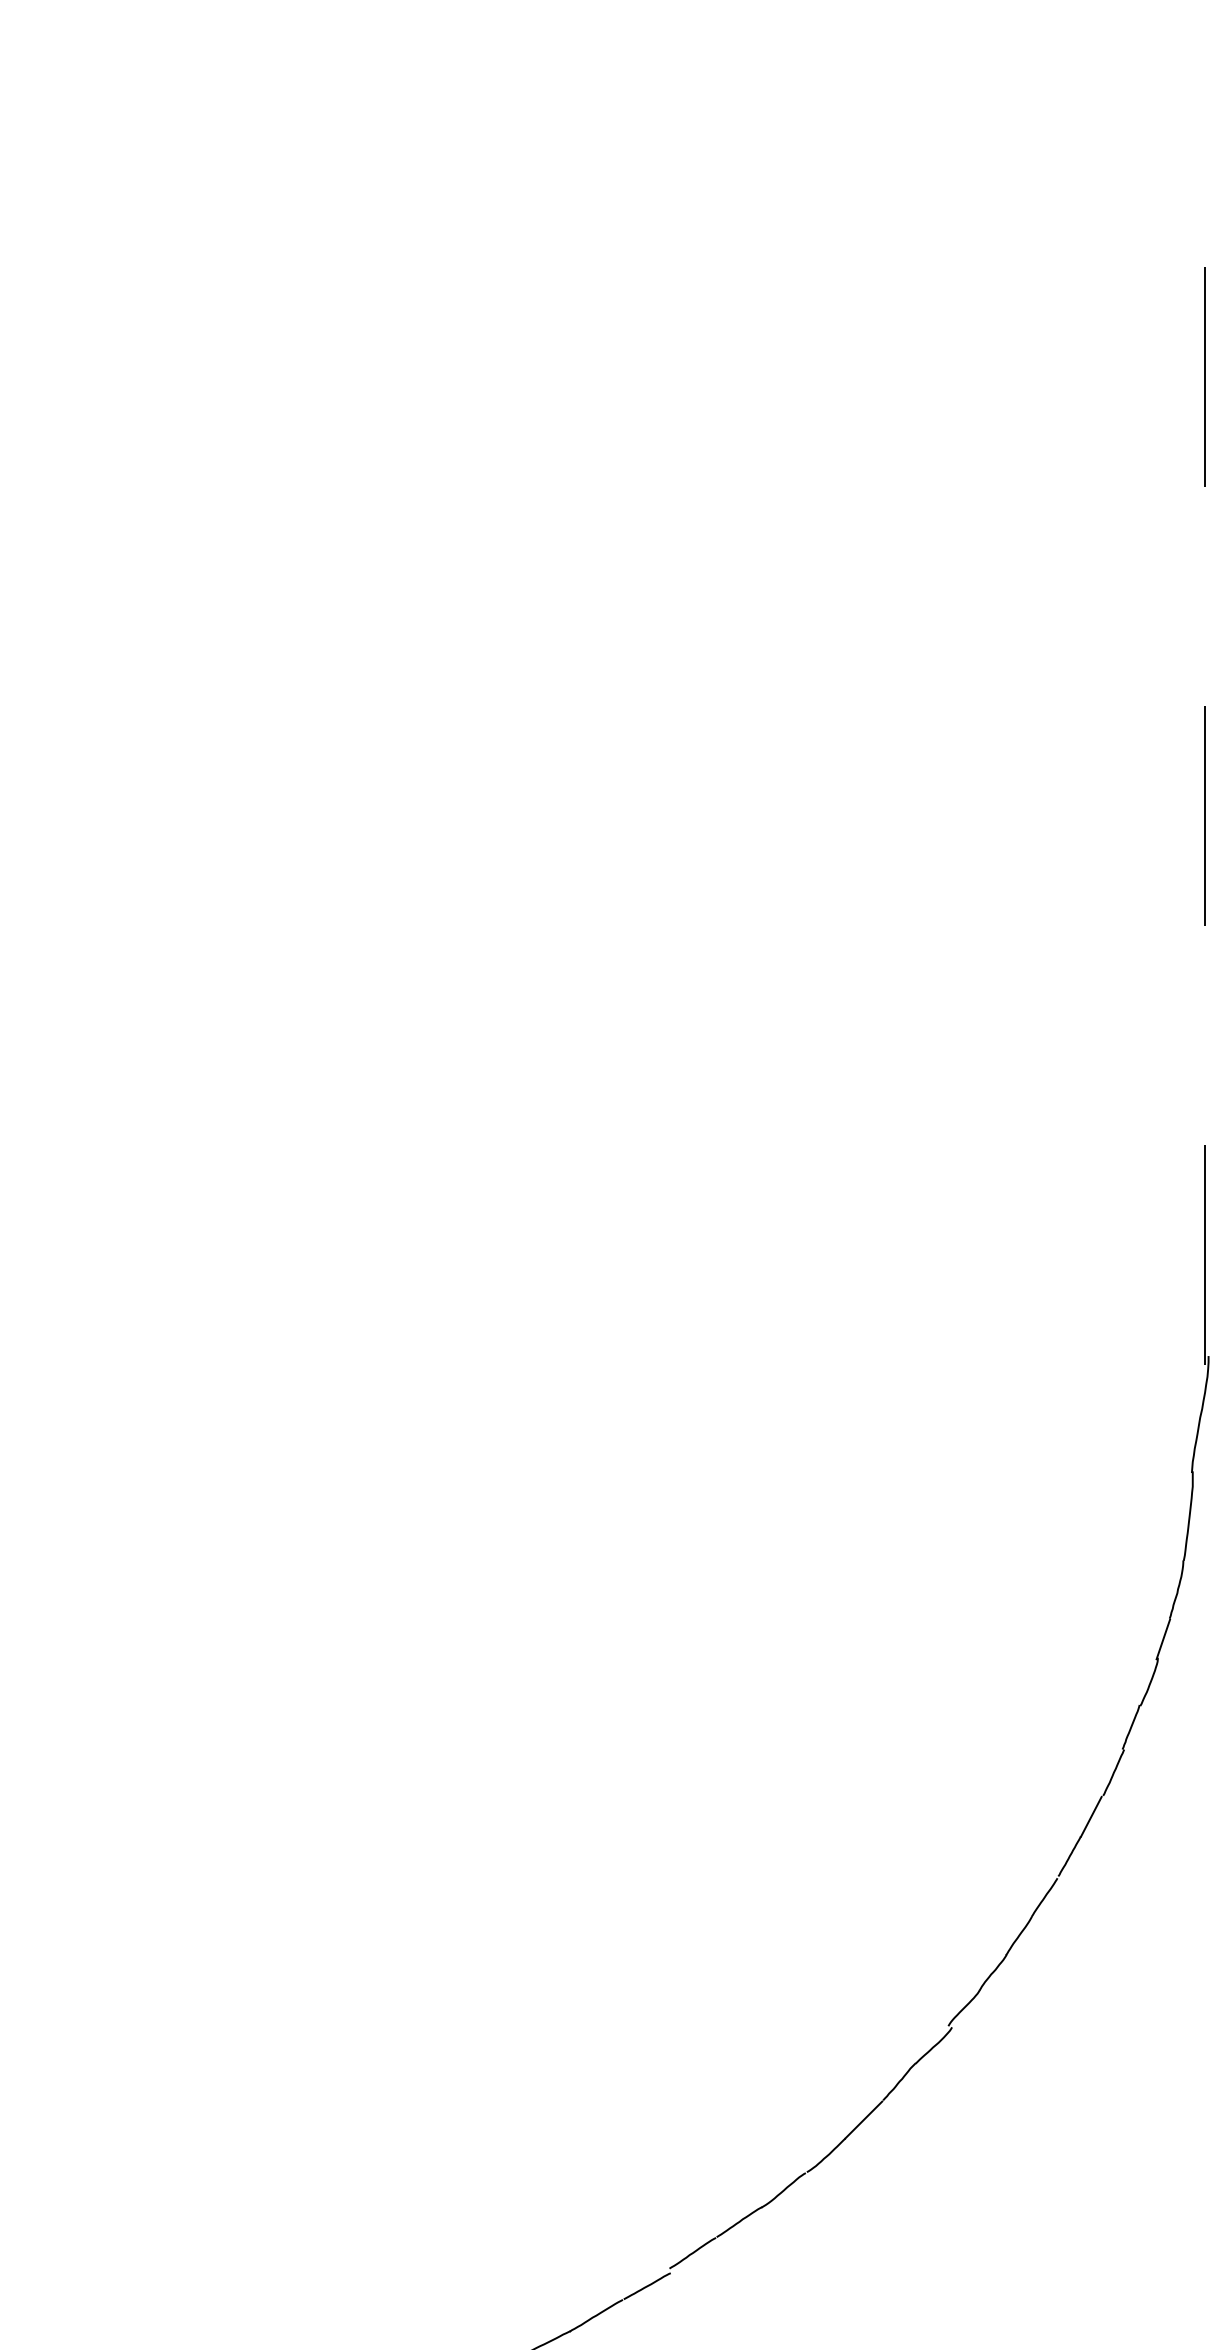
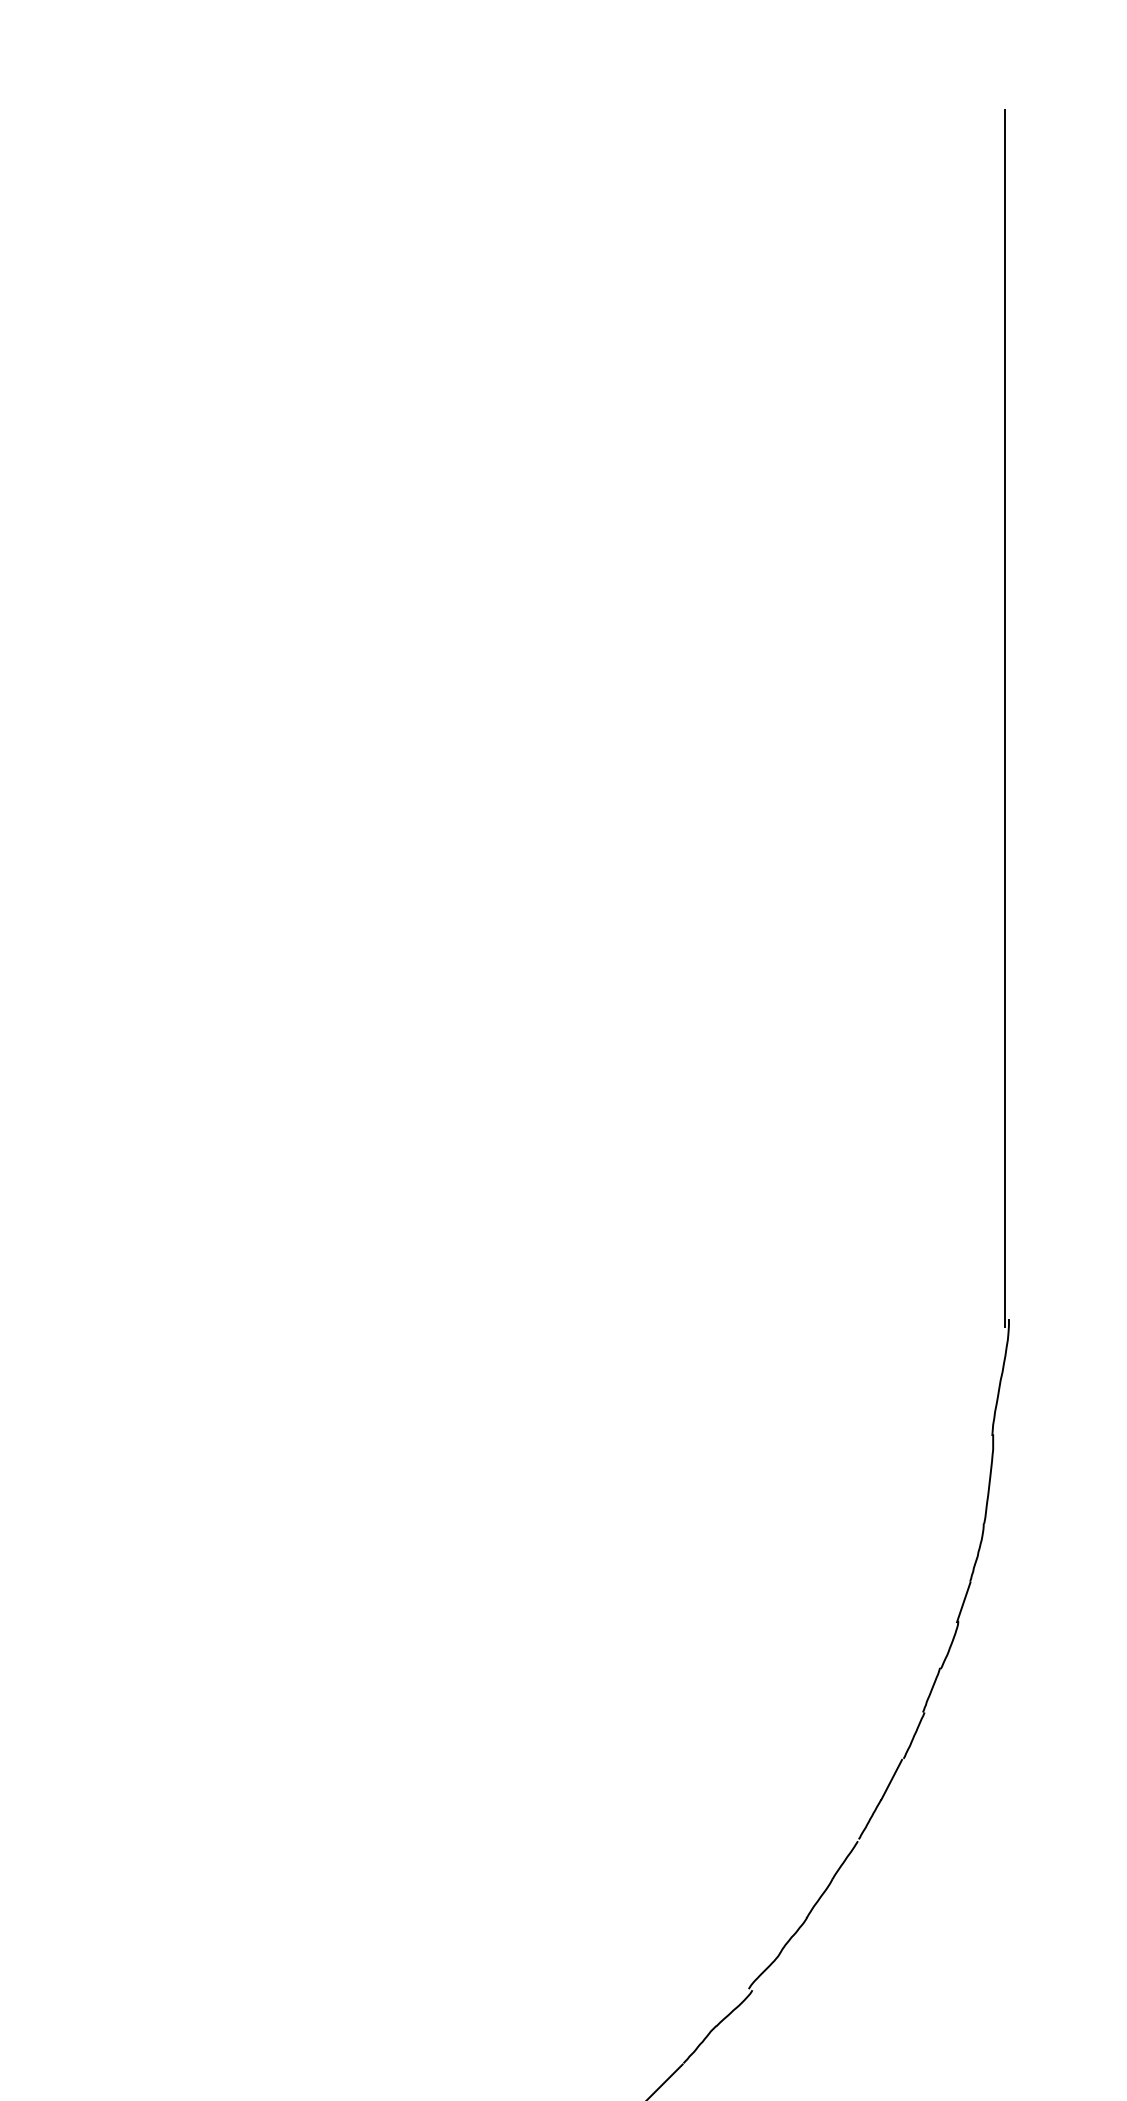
line: (1204, 755) -> (1004, 718), dashed -> solid

